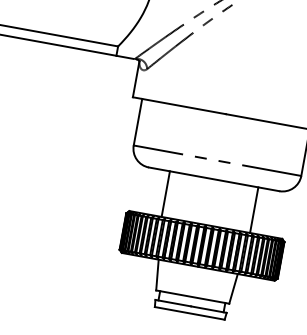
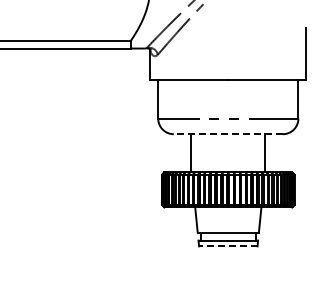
line: (214, 179) -> (228, 134), solid -> dashed
line: (188, 313) -> (227, 246), solid -> dashed

